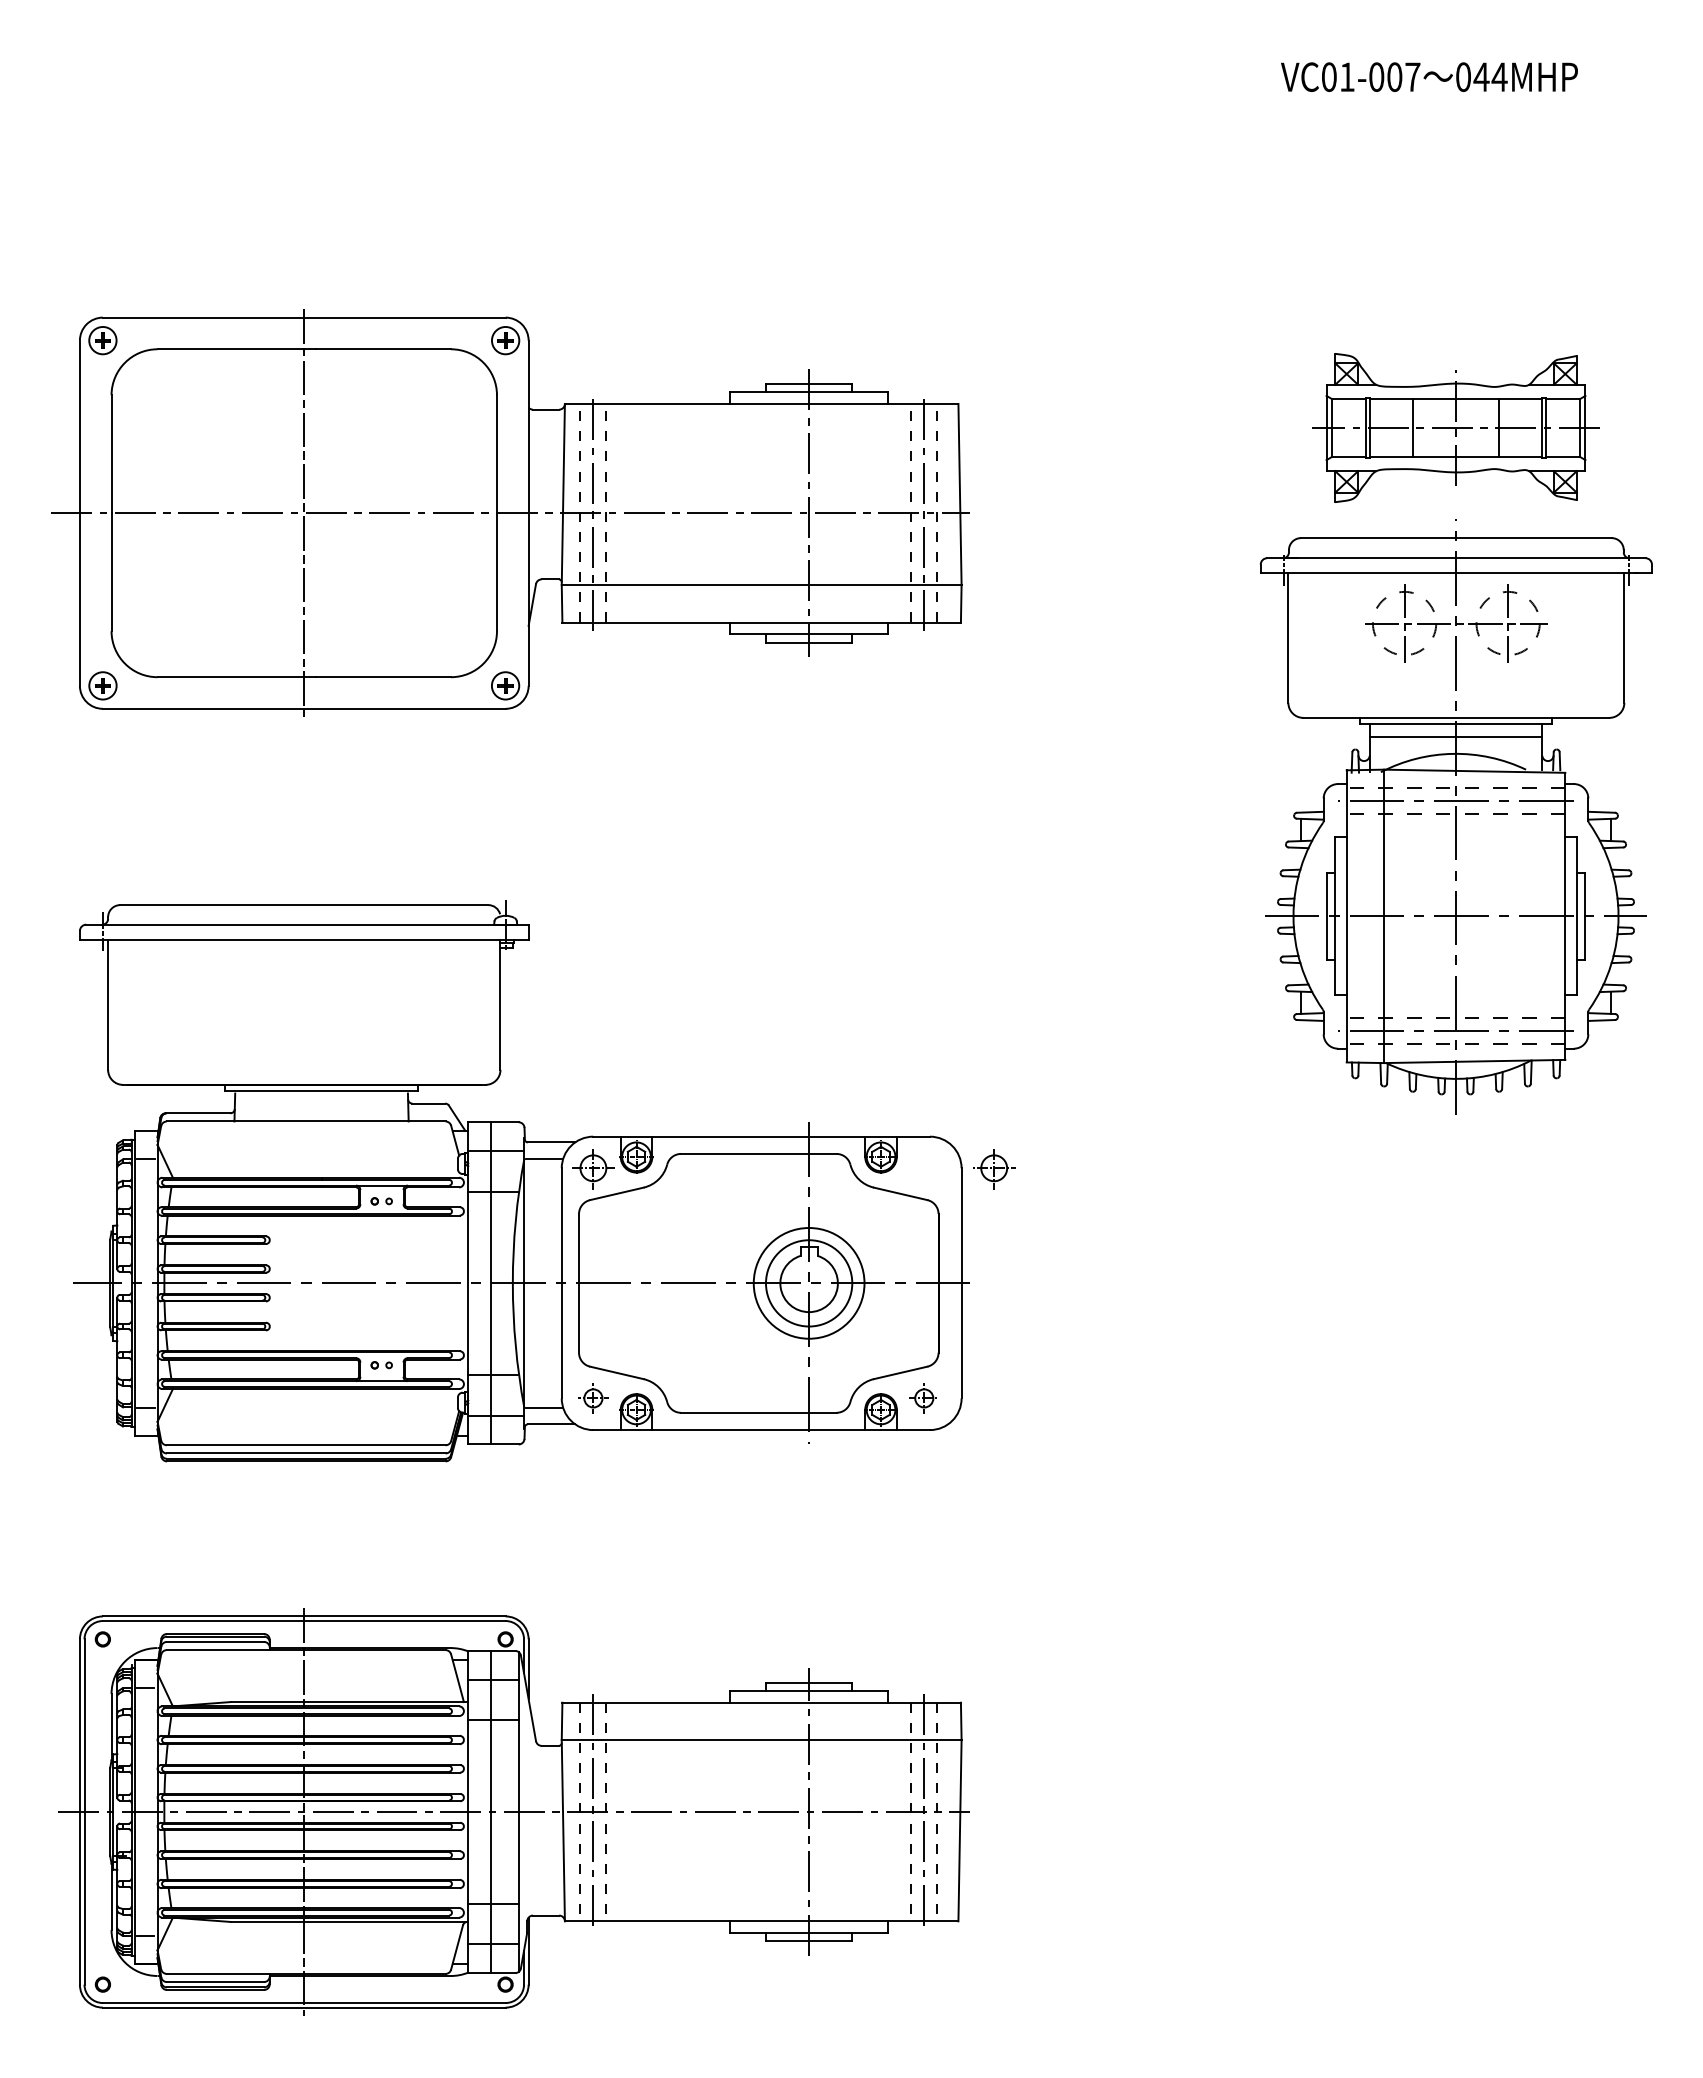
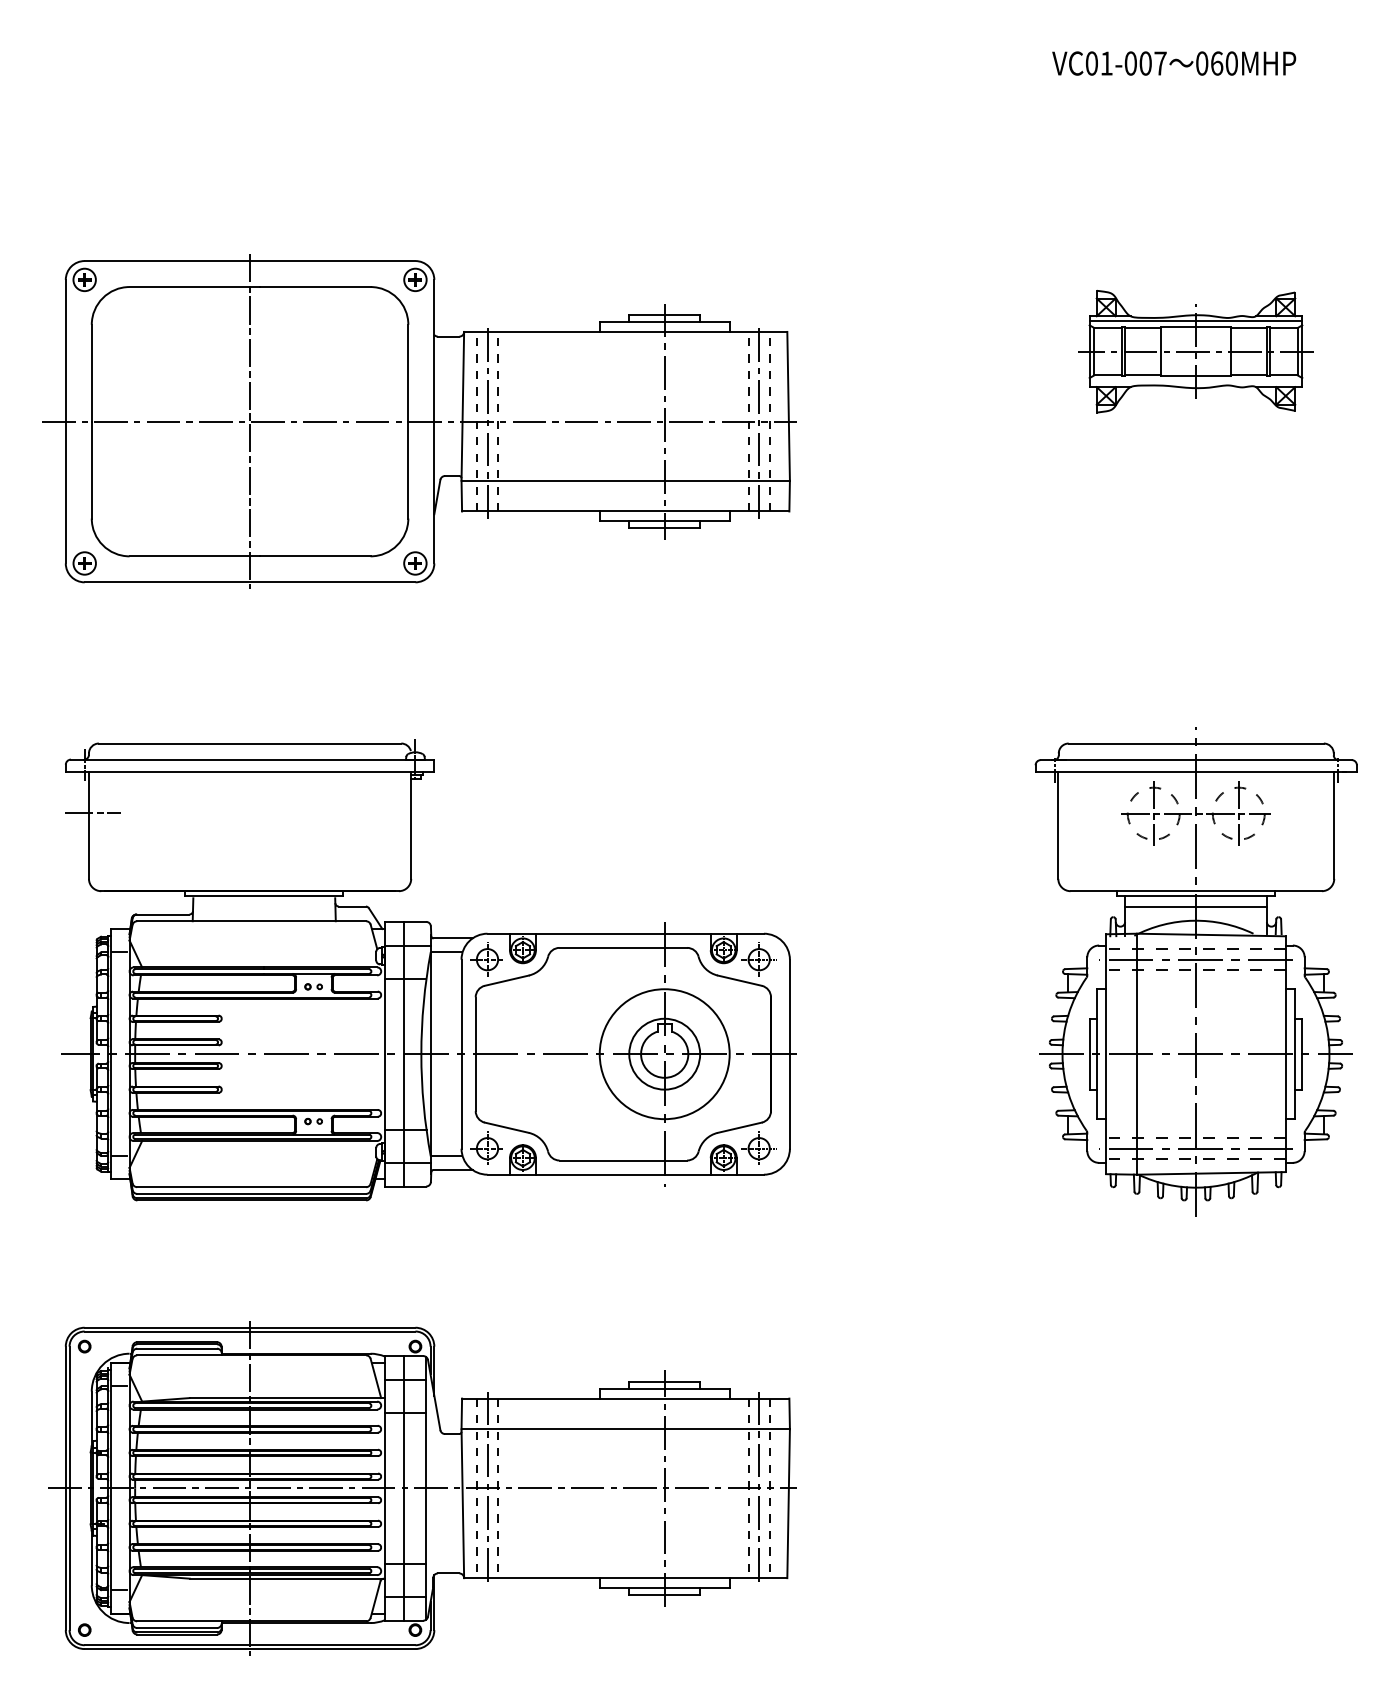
text: (1490, 76) -> (1224, 62), 044MHP -> 060MHP
line: (1455, 391) -> (1195, 321), added
part: (1455, 816) -> (1195, 972), moved
line: (112, 989) -> (92, 812), added
part: (994, 1169) -> (759, 960), moved
circle: (809, 1283) -> (665, 1054), size x1.43
part: (593, 1398) -> (487, 1148), size x1.43
part: (924, 1398) -> (759, 1148), size x1.43

